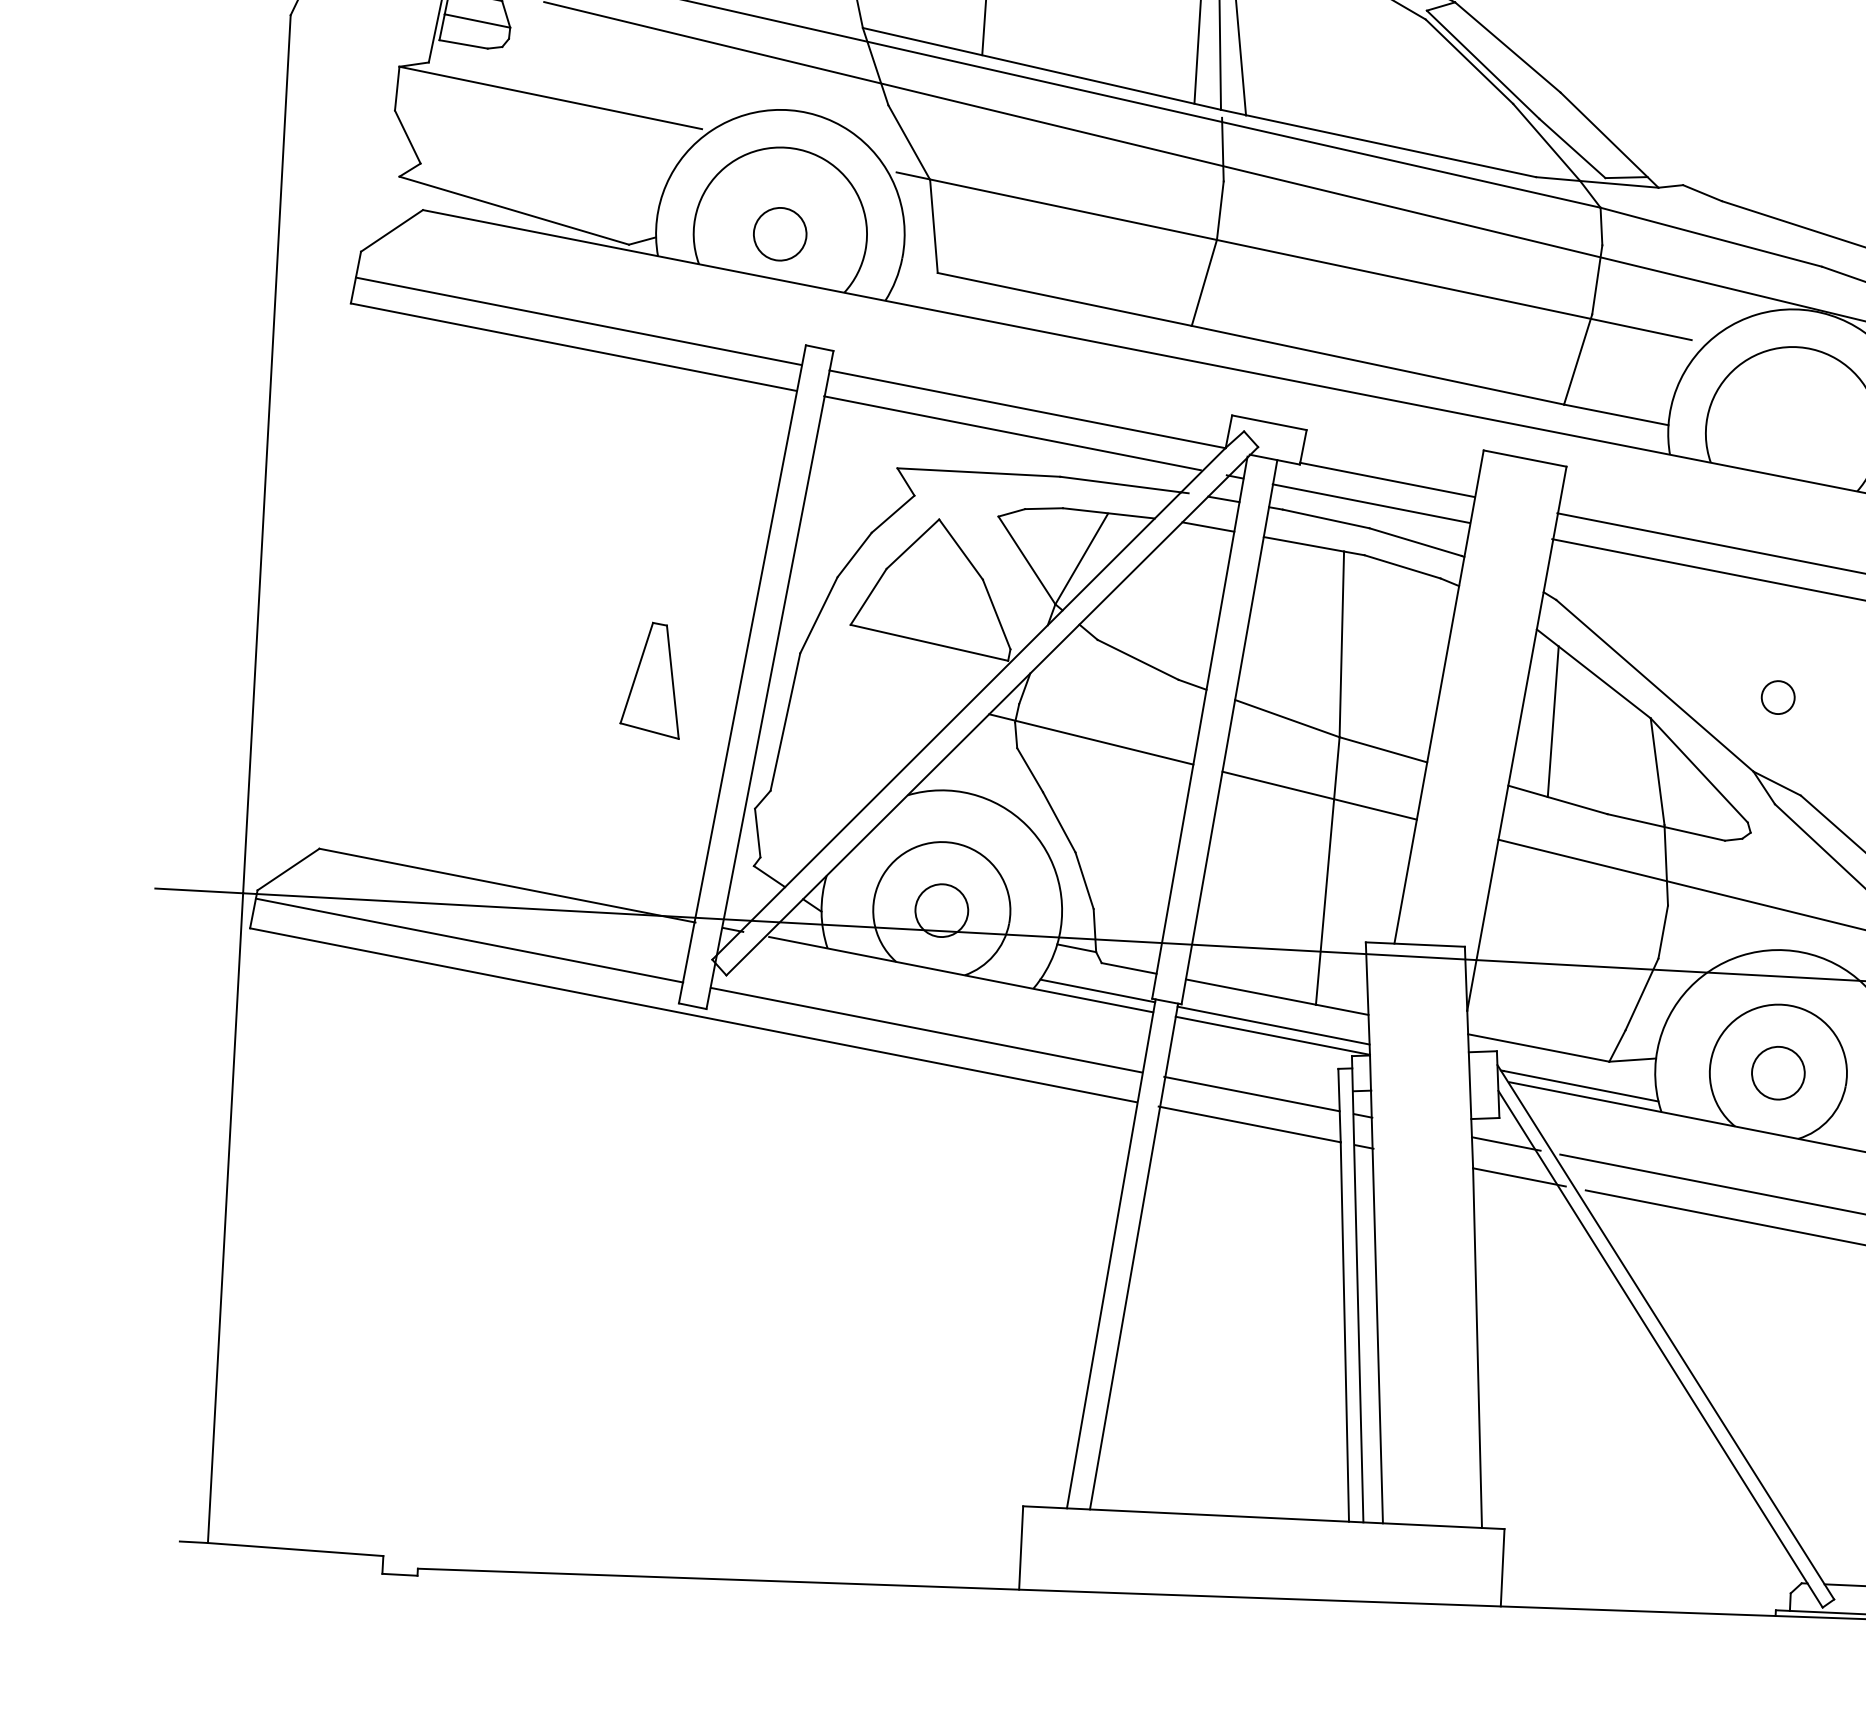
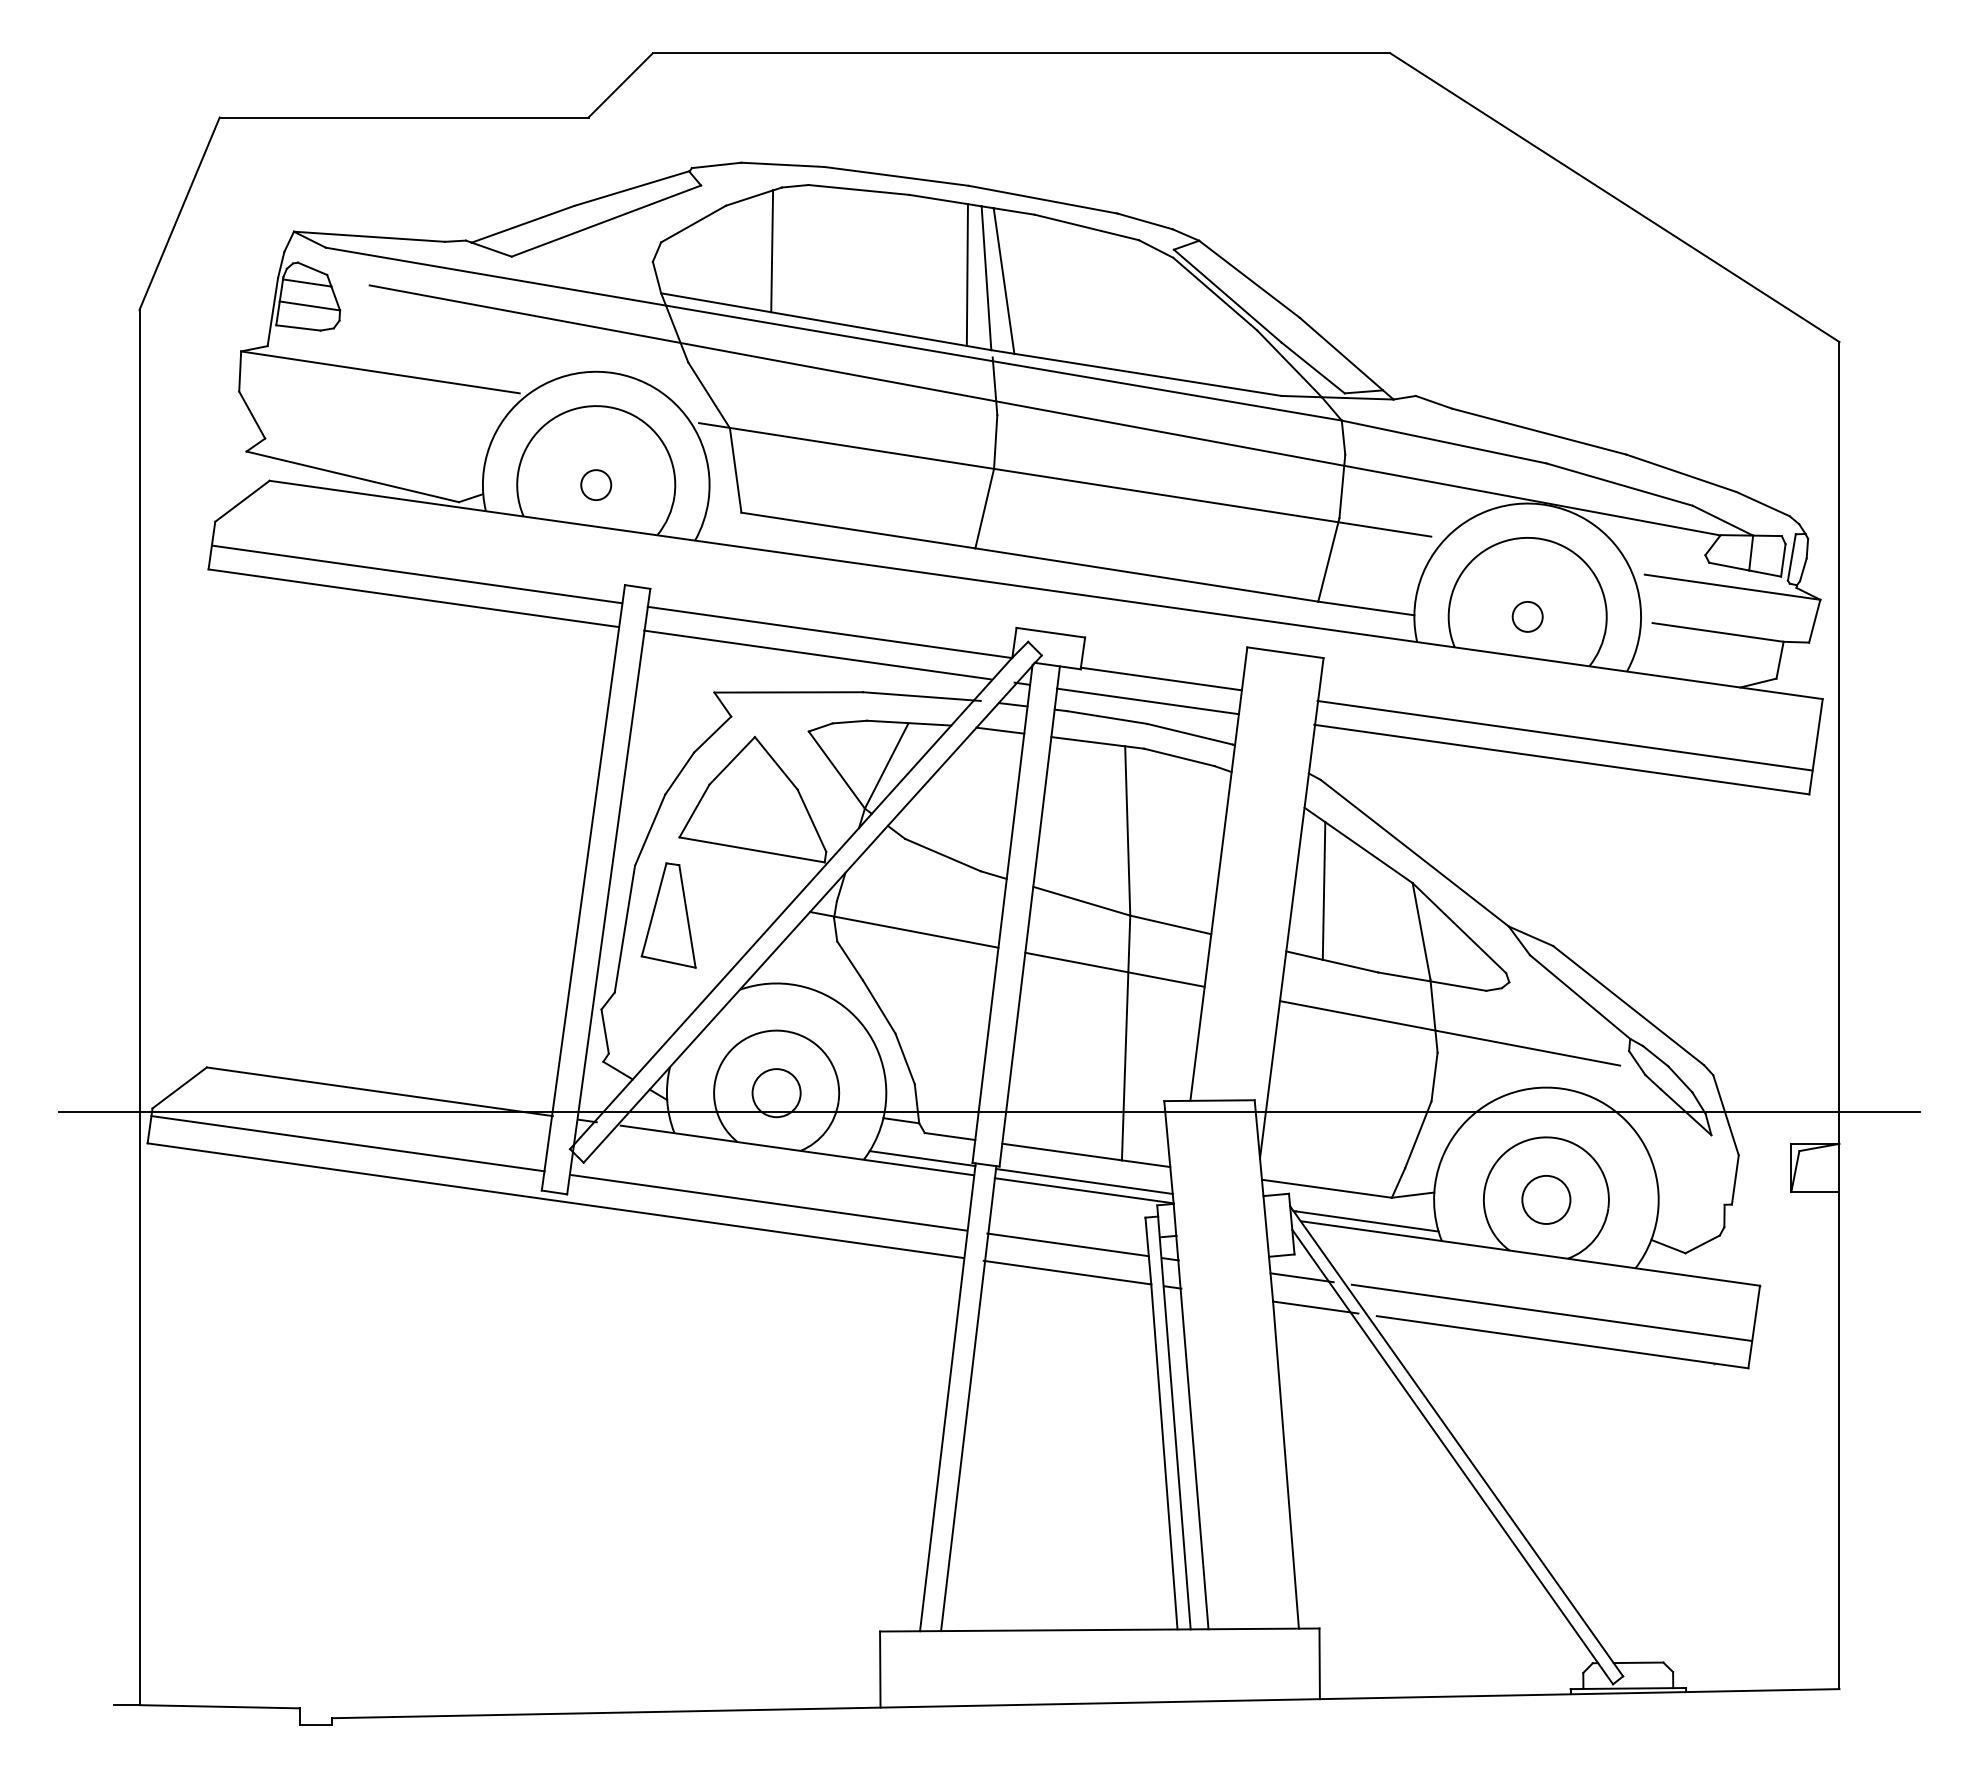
circle: (780, 233) -> (596, 484), size x0.62
part: (652, 680) -> (668, 915), moved
circle: (1778, 697) -> (1527, 616), moved

